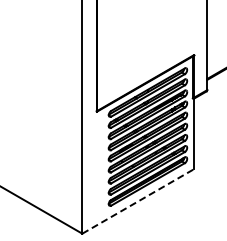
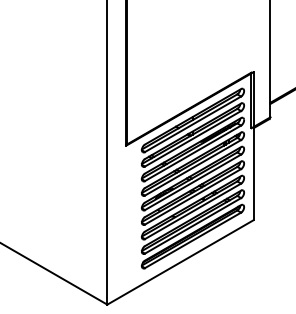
line: (138, 201) -> (180, 262), dashed -> solid

